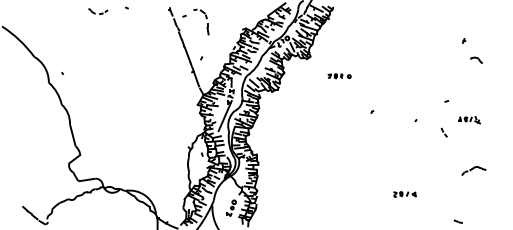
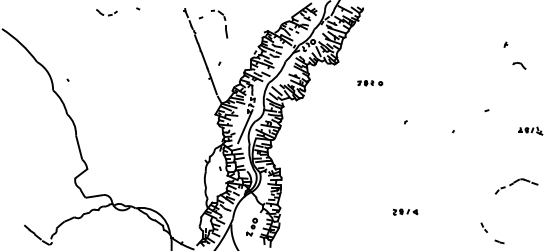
part: (469, 119) -> (530, 130), moved
part: (443, 132) -> (483, 227), moved
part: (473, 170) -> (516, 186), size x1.67
part: (405, 193) -> (405, 211), moved

